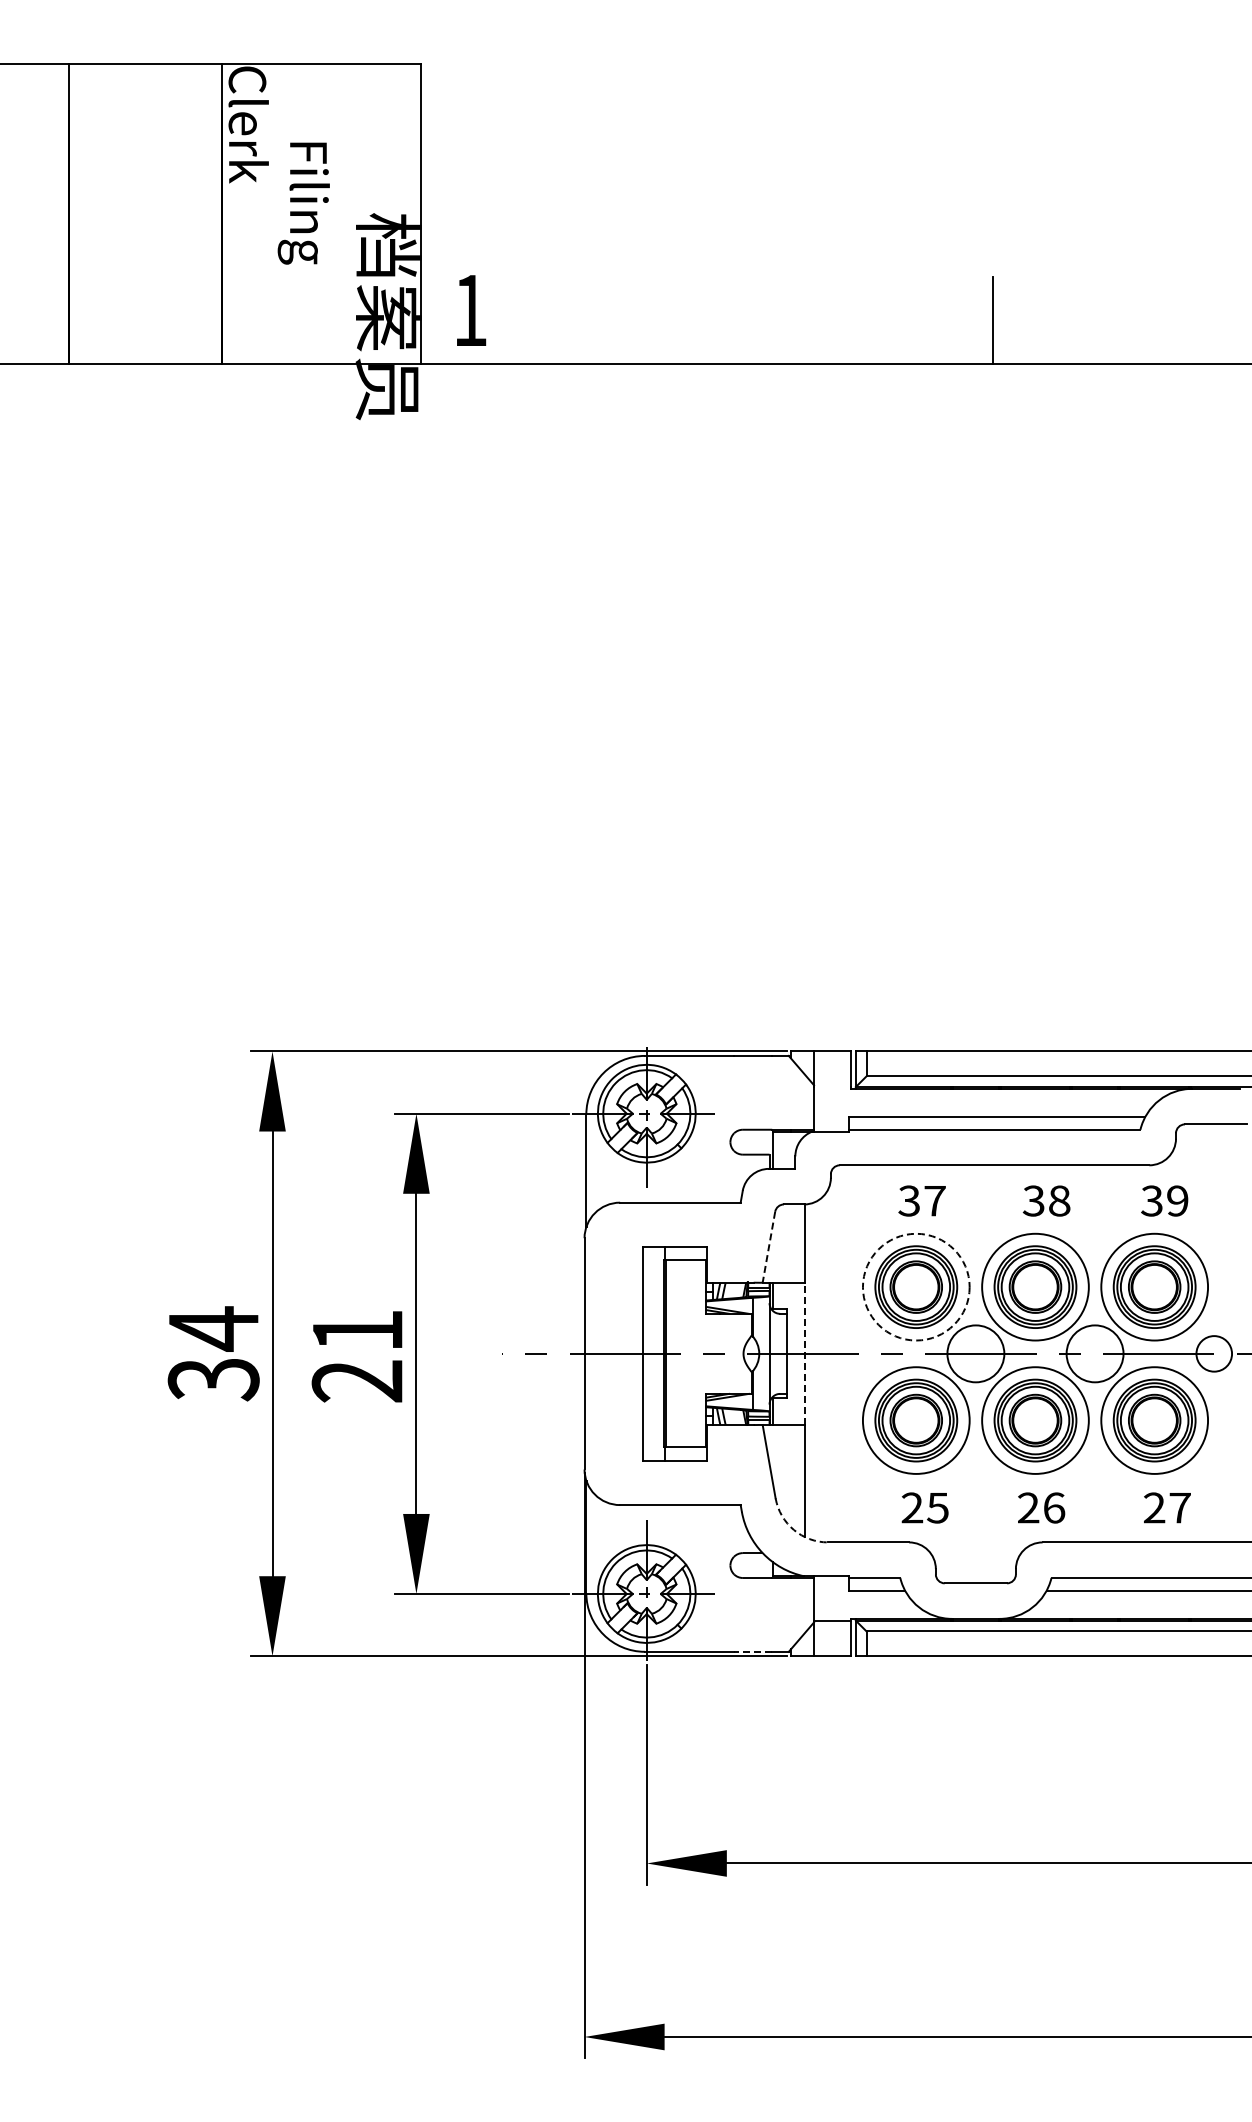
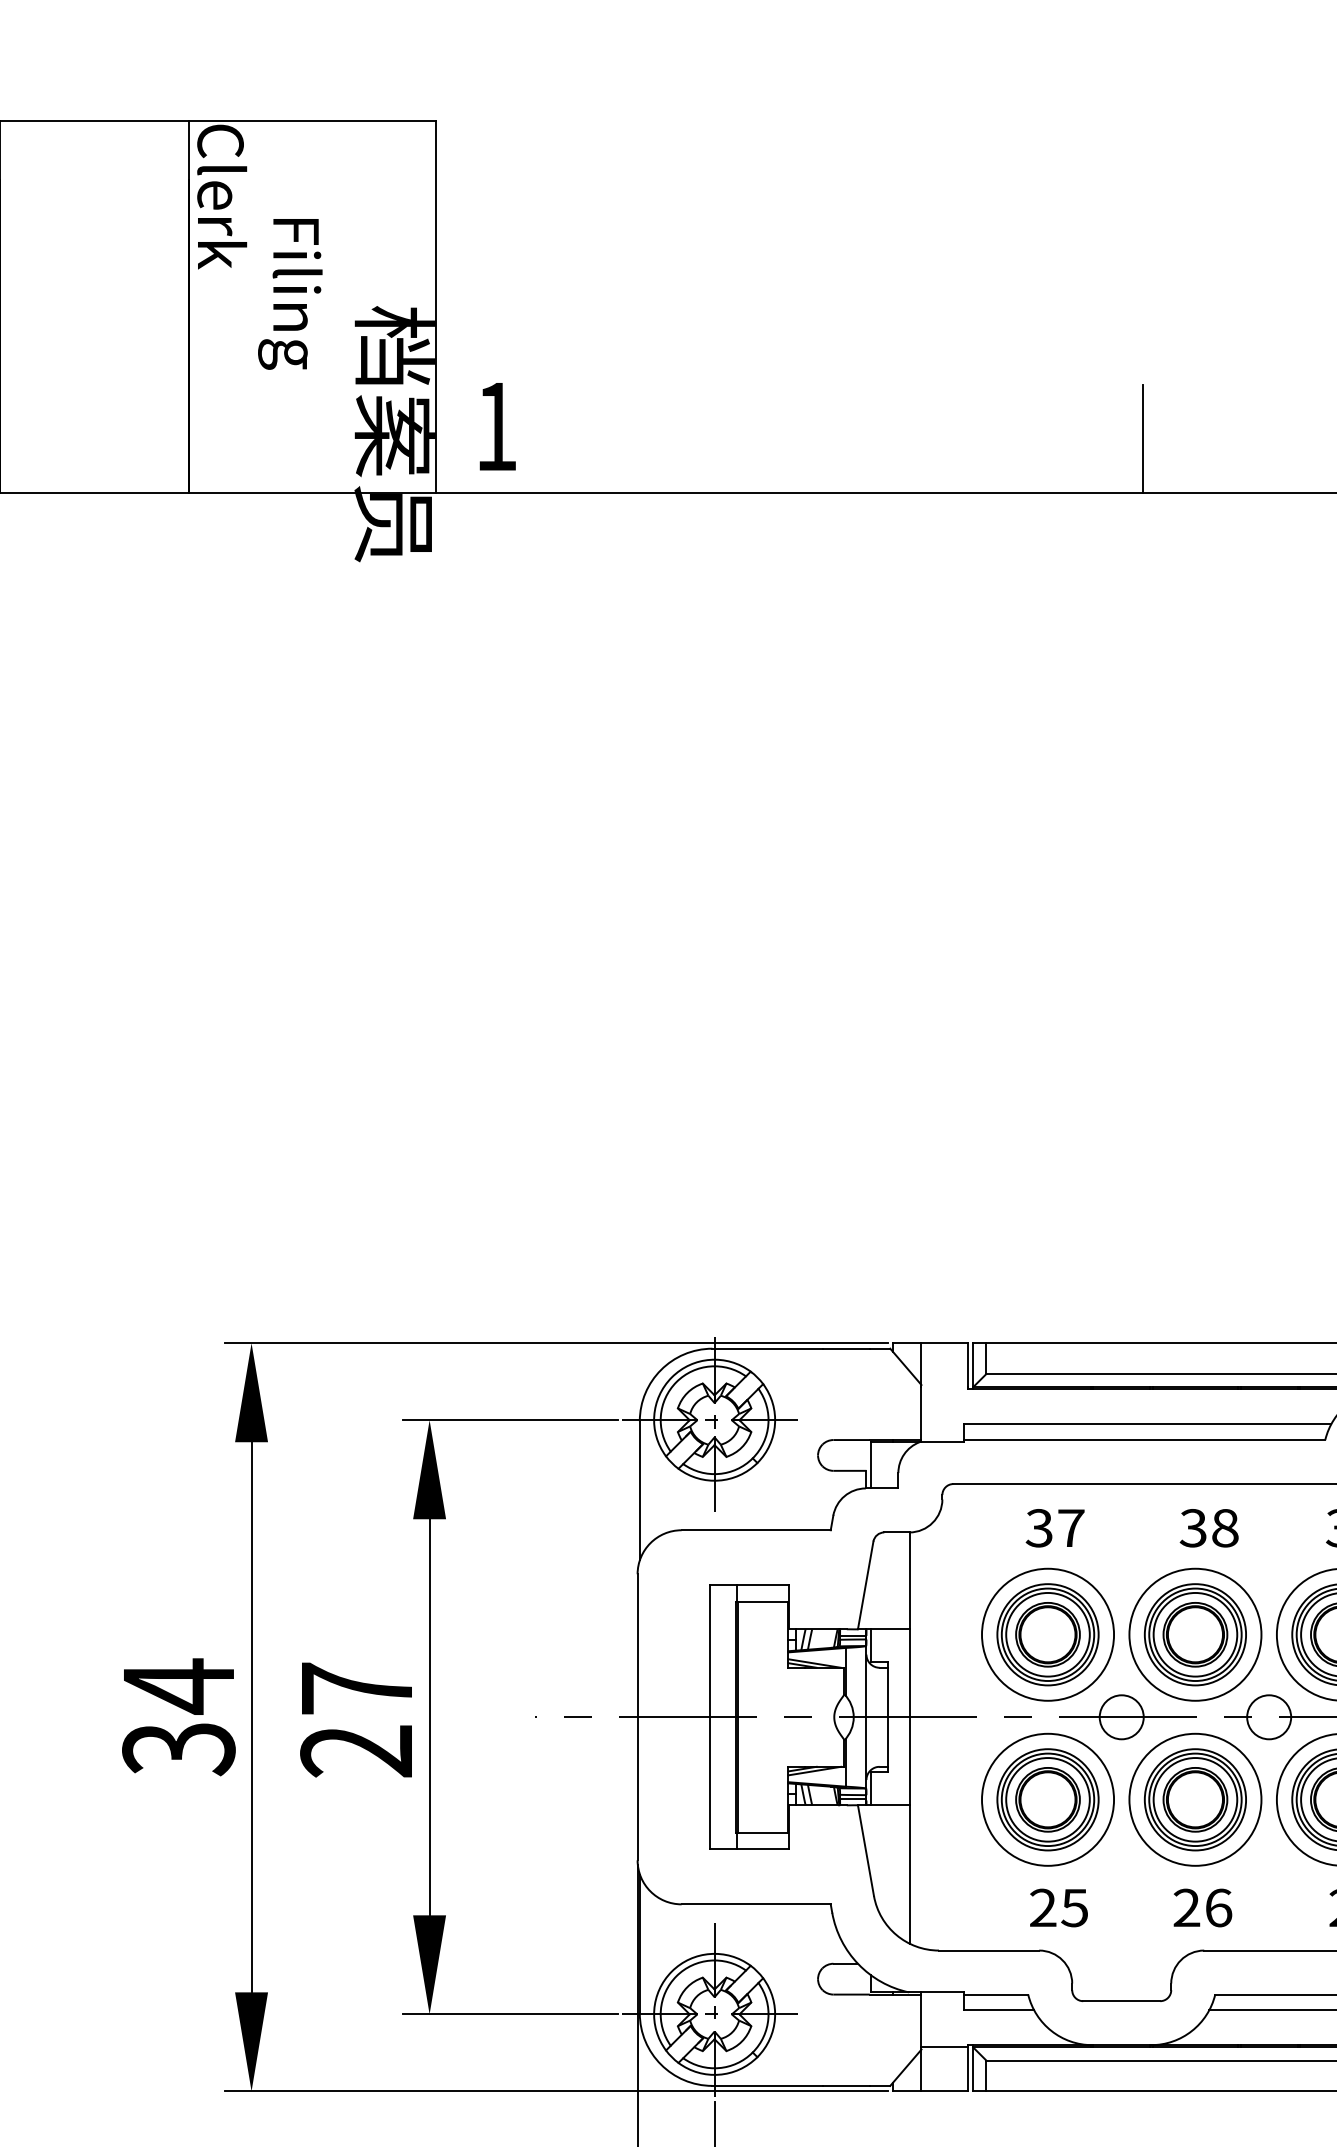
line: (768, 1247) -> (865, 1585), dashed -> solid
circle: (915, 1286) -> (1047, 1633), dashed -> solid
text: (357, 1330) -> (356, 1688), 21 -> 27
line: (805, 1353) -> (910, 1716), dashed -> solid
circle: (975, 1353) -> (1121, 1716), size x0.62
circle: (1094, 1353) -> (1268, 1716), size x0.62
arc: (793, 1529) -> (896, 1934), dashed -> solid
line: (752, 1651) -> (845, 2085), dashed -> solid

